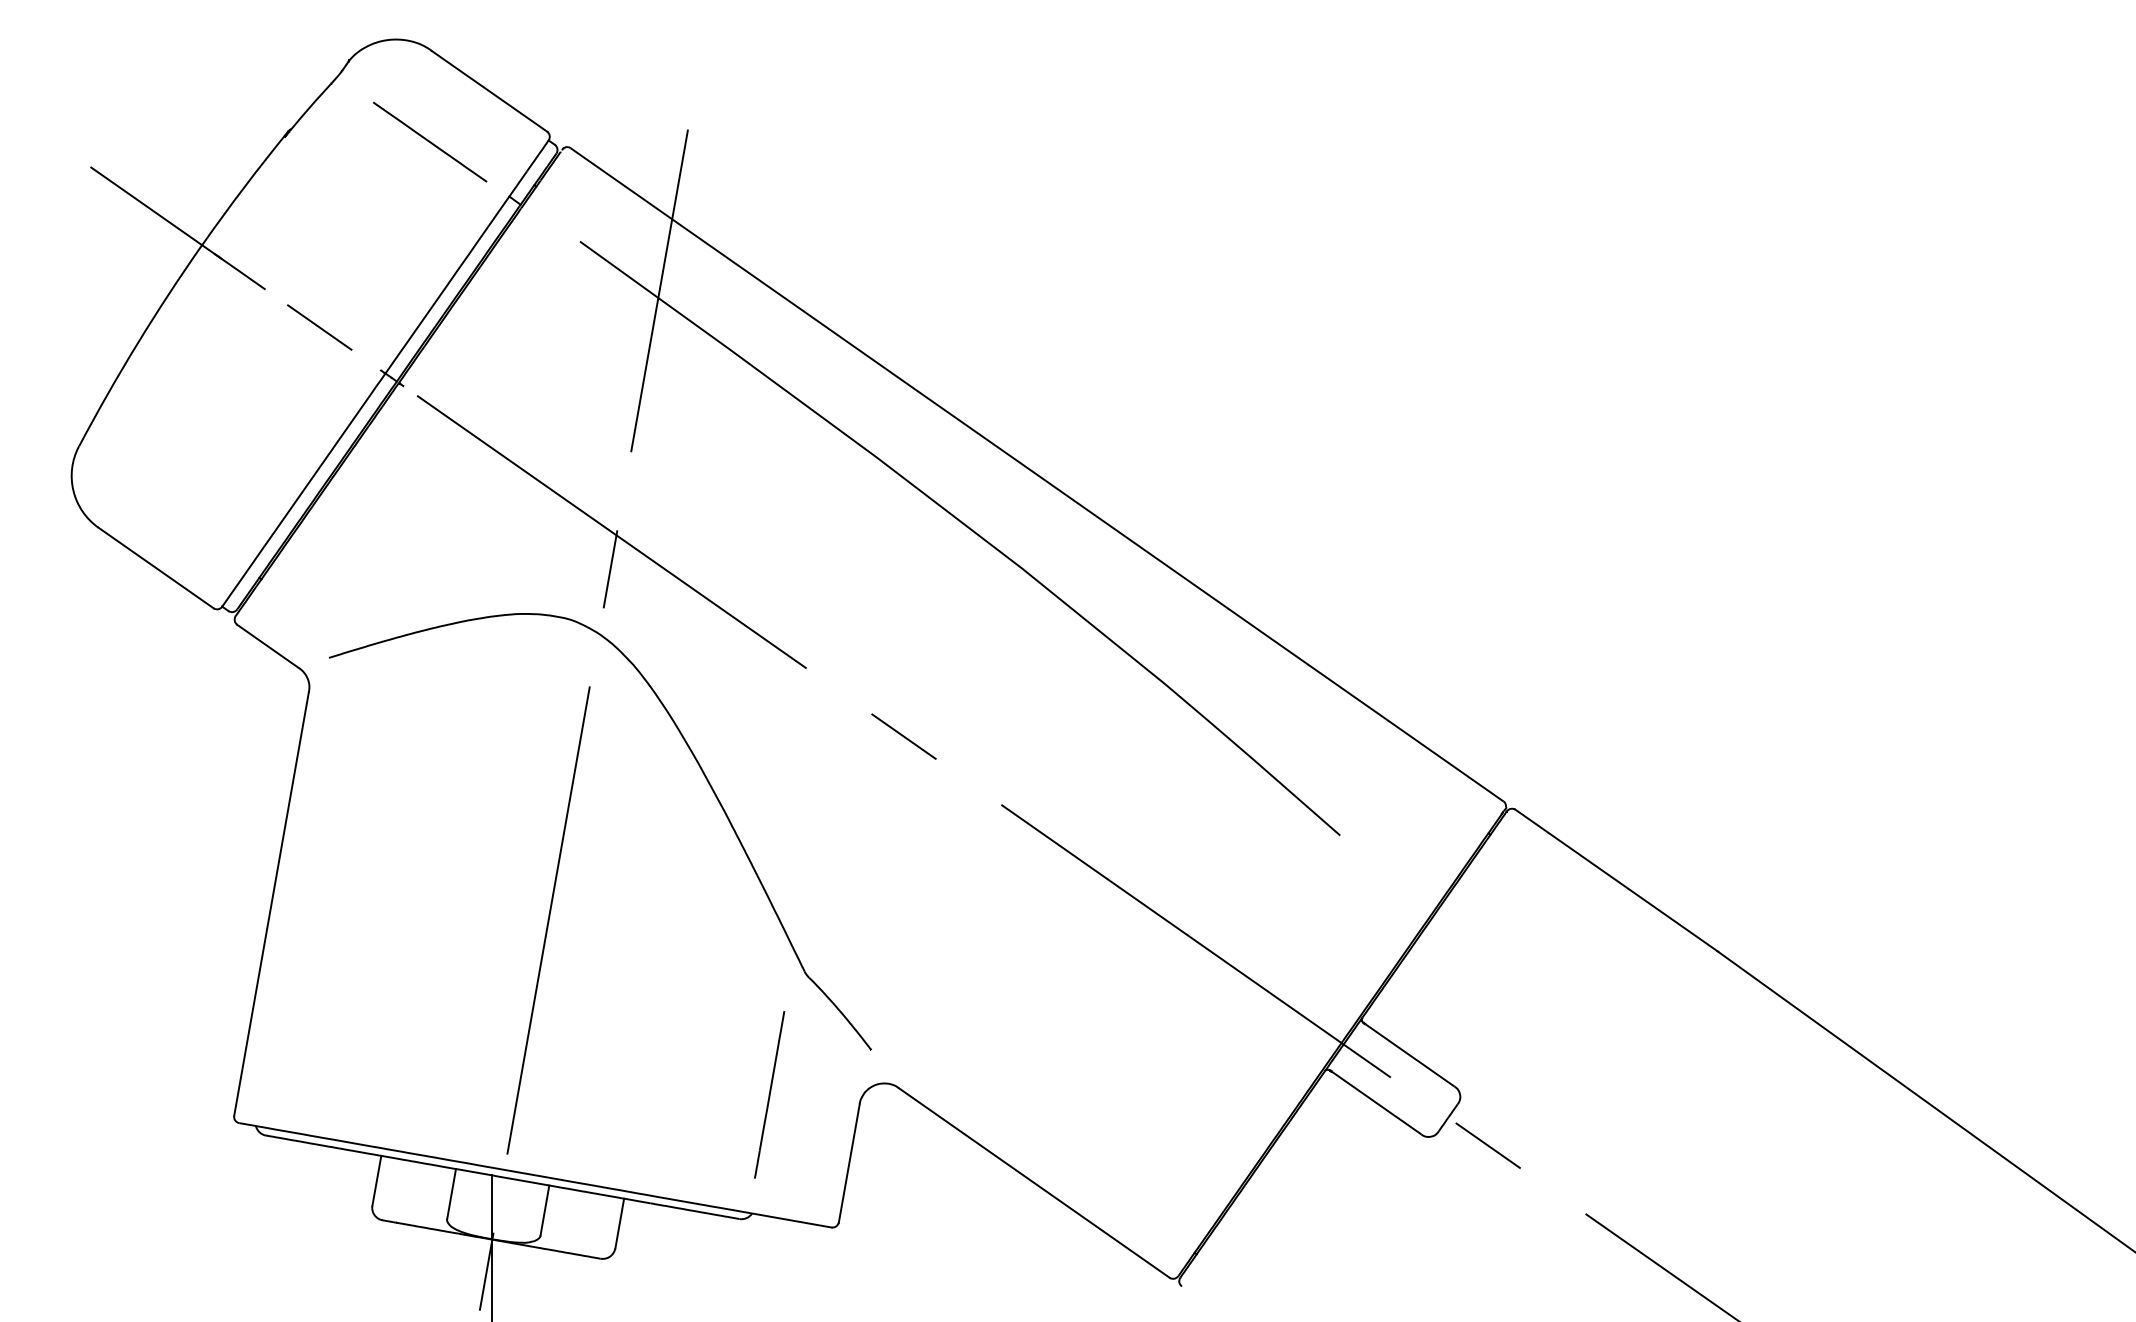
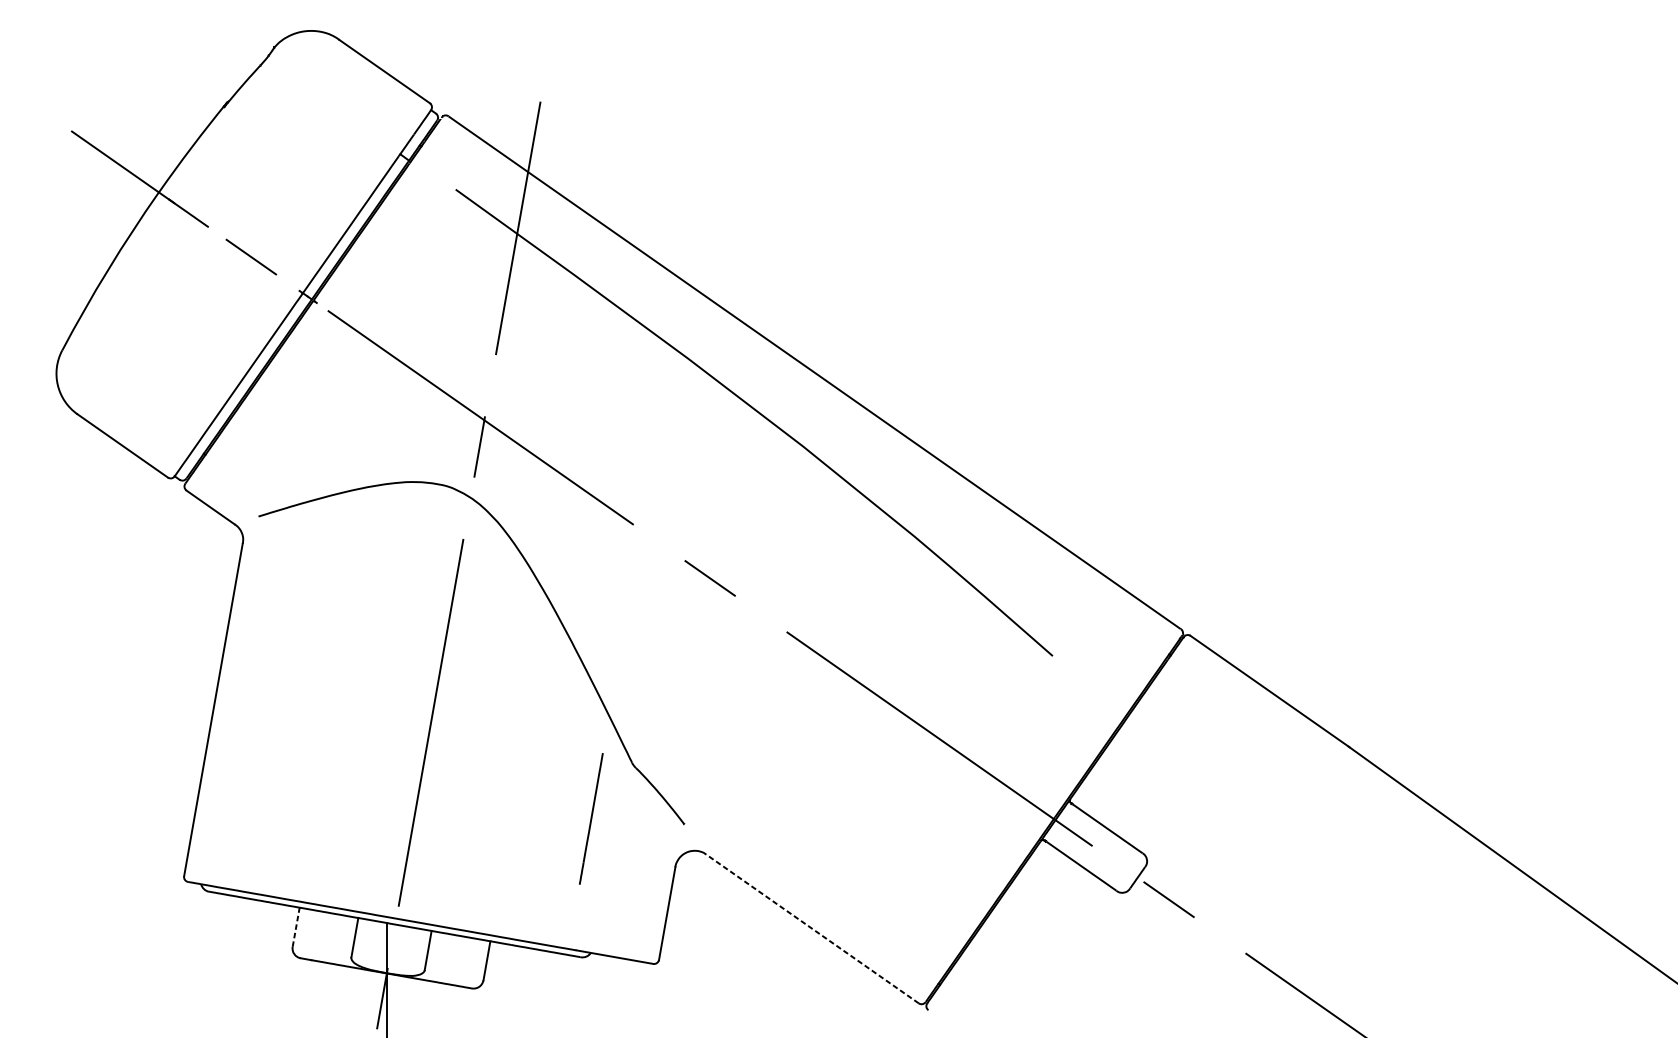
line: (430, 141) -> (338, 110), removed
line: (769, 1094) -> (591, 818), moved
line: (376, 1180) -> (295, 927), solid -> dashed
line: (1033, 1182) -> (811, 928), solid -> dashed

